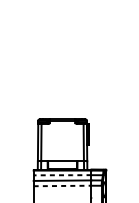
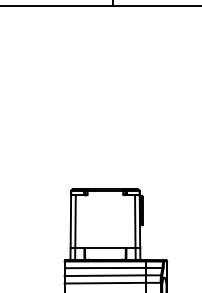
line: (62, 175) -> (105, 268), dashed -> solid
line: (62, 186) -> (105, 283), dashed -> solid

